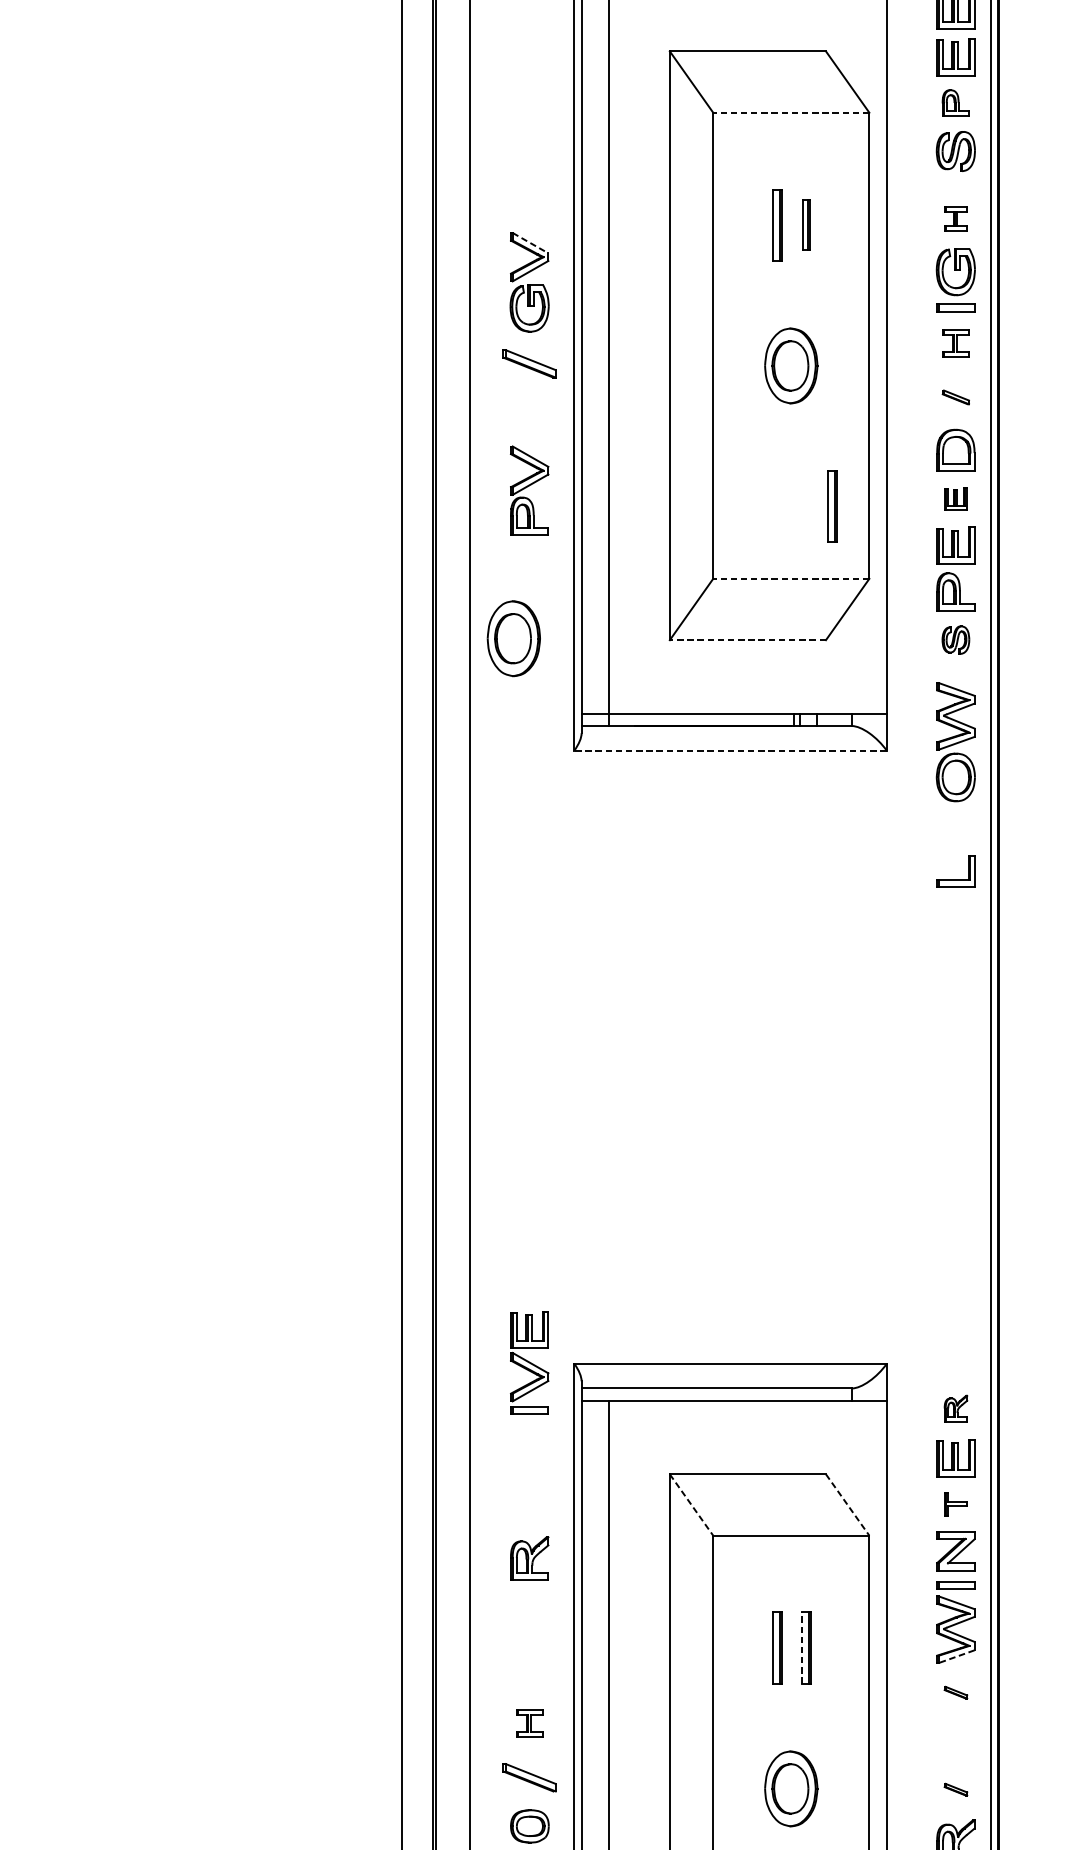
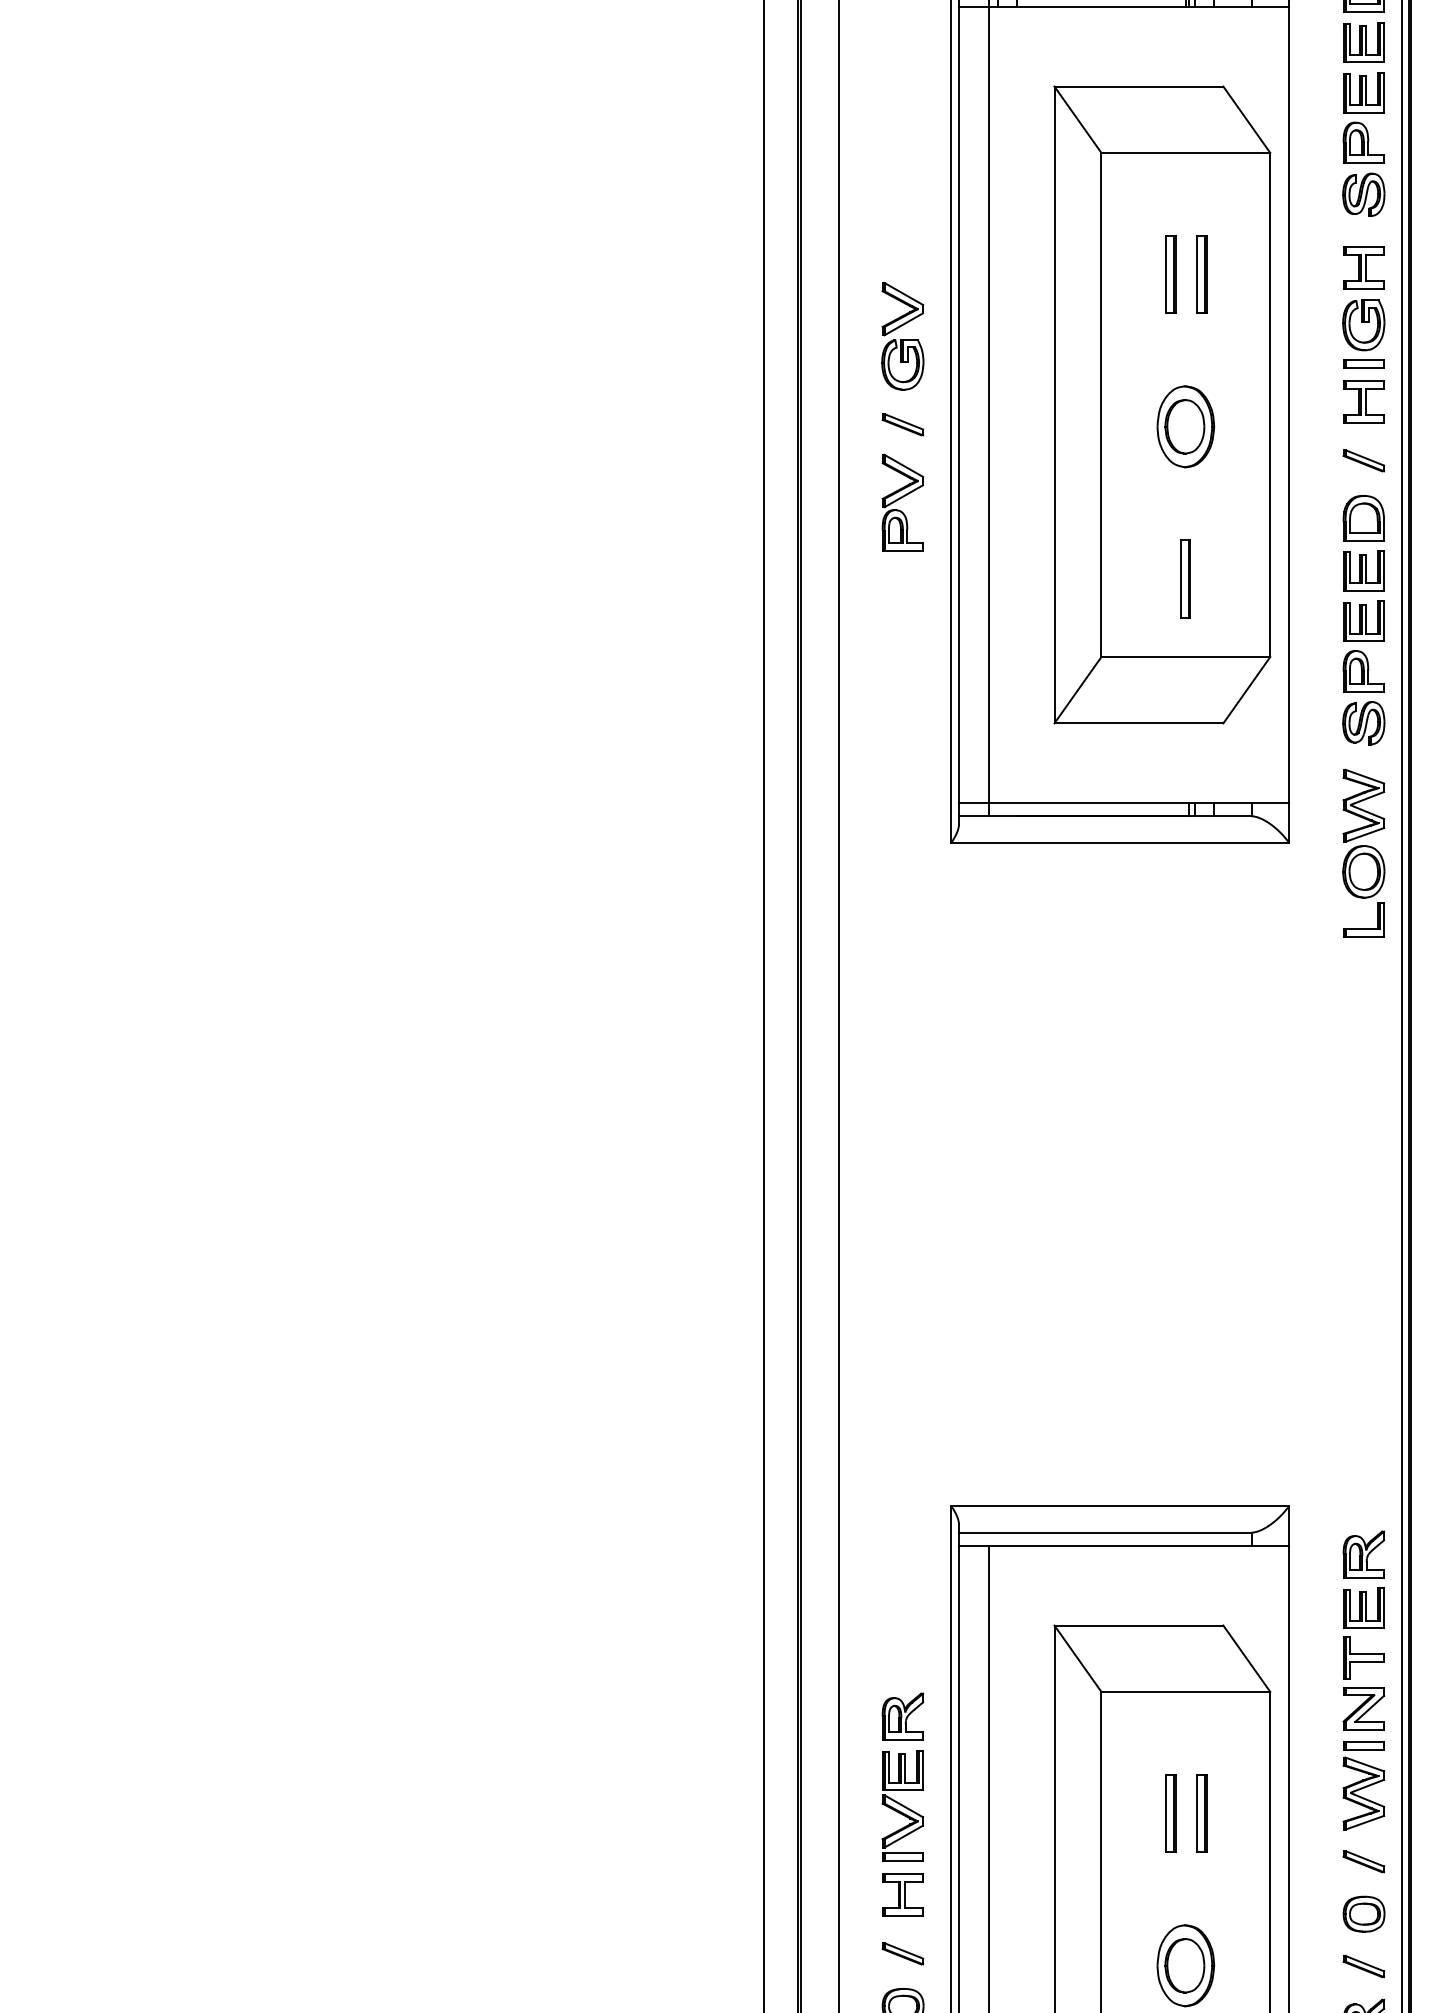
part: (955, 103) -> (1363, 142), size x1.43
line: (790, 112) -> (1185, 152), dashed -> solid
part: (955, 218) -> (1363, 267), size x1.67
part: (805, 225) -> (1201, 274), size x1.43
line: (531, 243) -> (904, 294), dashed -> solid
part: (955, 342) -> (1363, 401), size x1.43
part: (529, 363) -> (902, 424), size x0.71
part: (955, 397) -> (1363, 460), size x1.43
part: (529, 490) -> (902, 502), moved
part: (955, 498) -> (1363, 570), size x1.67
part: (832, 506) -> (1185, 578), moved
line: (790, 579) -> (1185, 657), dashed -> solid
part: (513, 638) -> (885, 721), removed
line: (747, 640) -> (1138, 723), dashed -> solid
part: (955, 640) -> (1363, 723), size x1.43
line: (730, 750) -> (1120, 842), dashed -> solid
part: (955, 879) -> (1363, 928), moved
part: (529, 1362) -> (902, 1805), moved
part: (955, 1408) -> (1363, 1554), size x1.67
part: (955, 1503) -> (1363, 1657), size x1.67
line: (691, 1504) -> (1077, 1658), dashed -> solid
line: (847, 1504) -> (1246, 1658), dashed -> solid
line: (802, 1648) -> (1197, 1813), dashed -> solid
line: (956, 1656) -> (1364, 1822), dashed -> solid
part: (955, 1692) -> (1363, 1861), size x1.67
part: (529, 1722) -> (902, 1894), size x1.43
part: (955, 1740) -> (1363, 1913), added
part: (529, 1777) -> (902, 1953), size x0.71
part: (955, 1789) -> (1363, 1966), size x1.67

